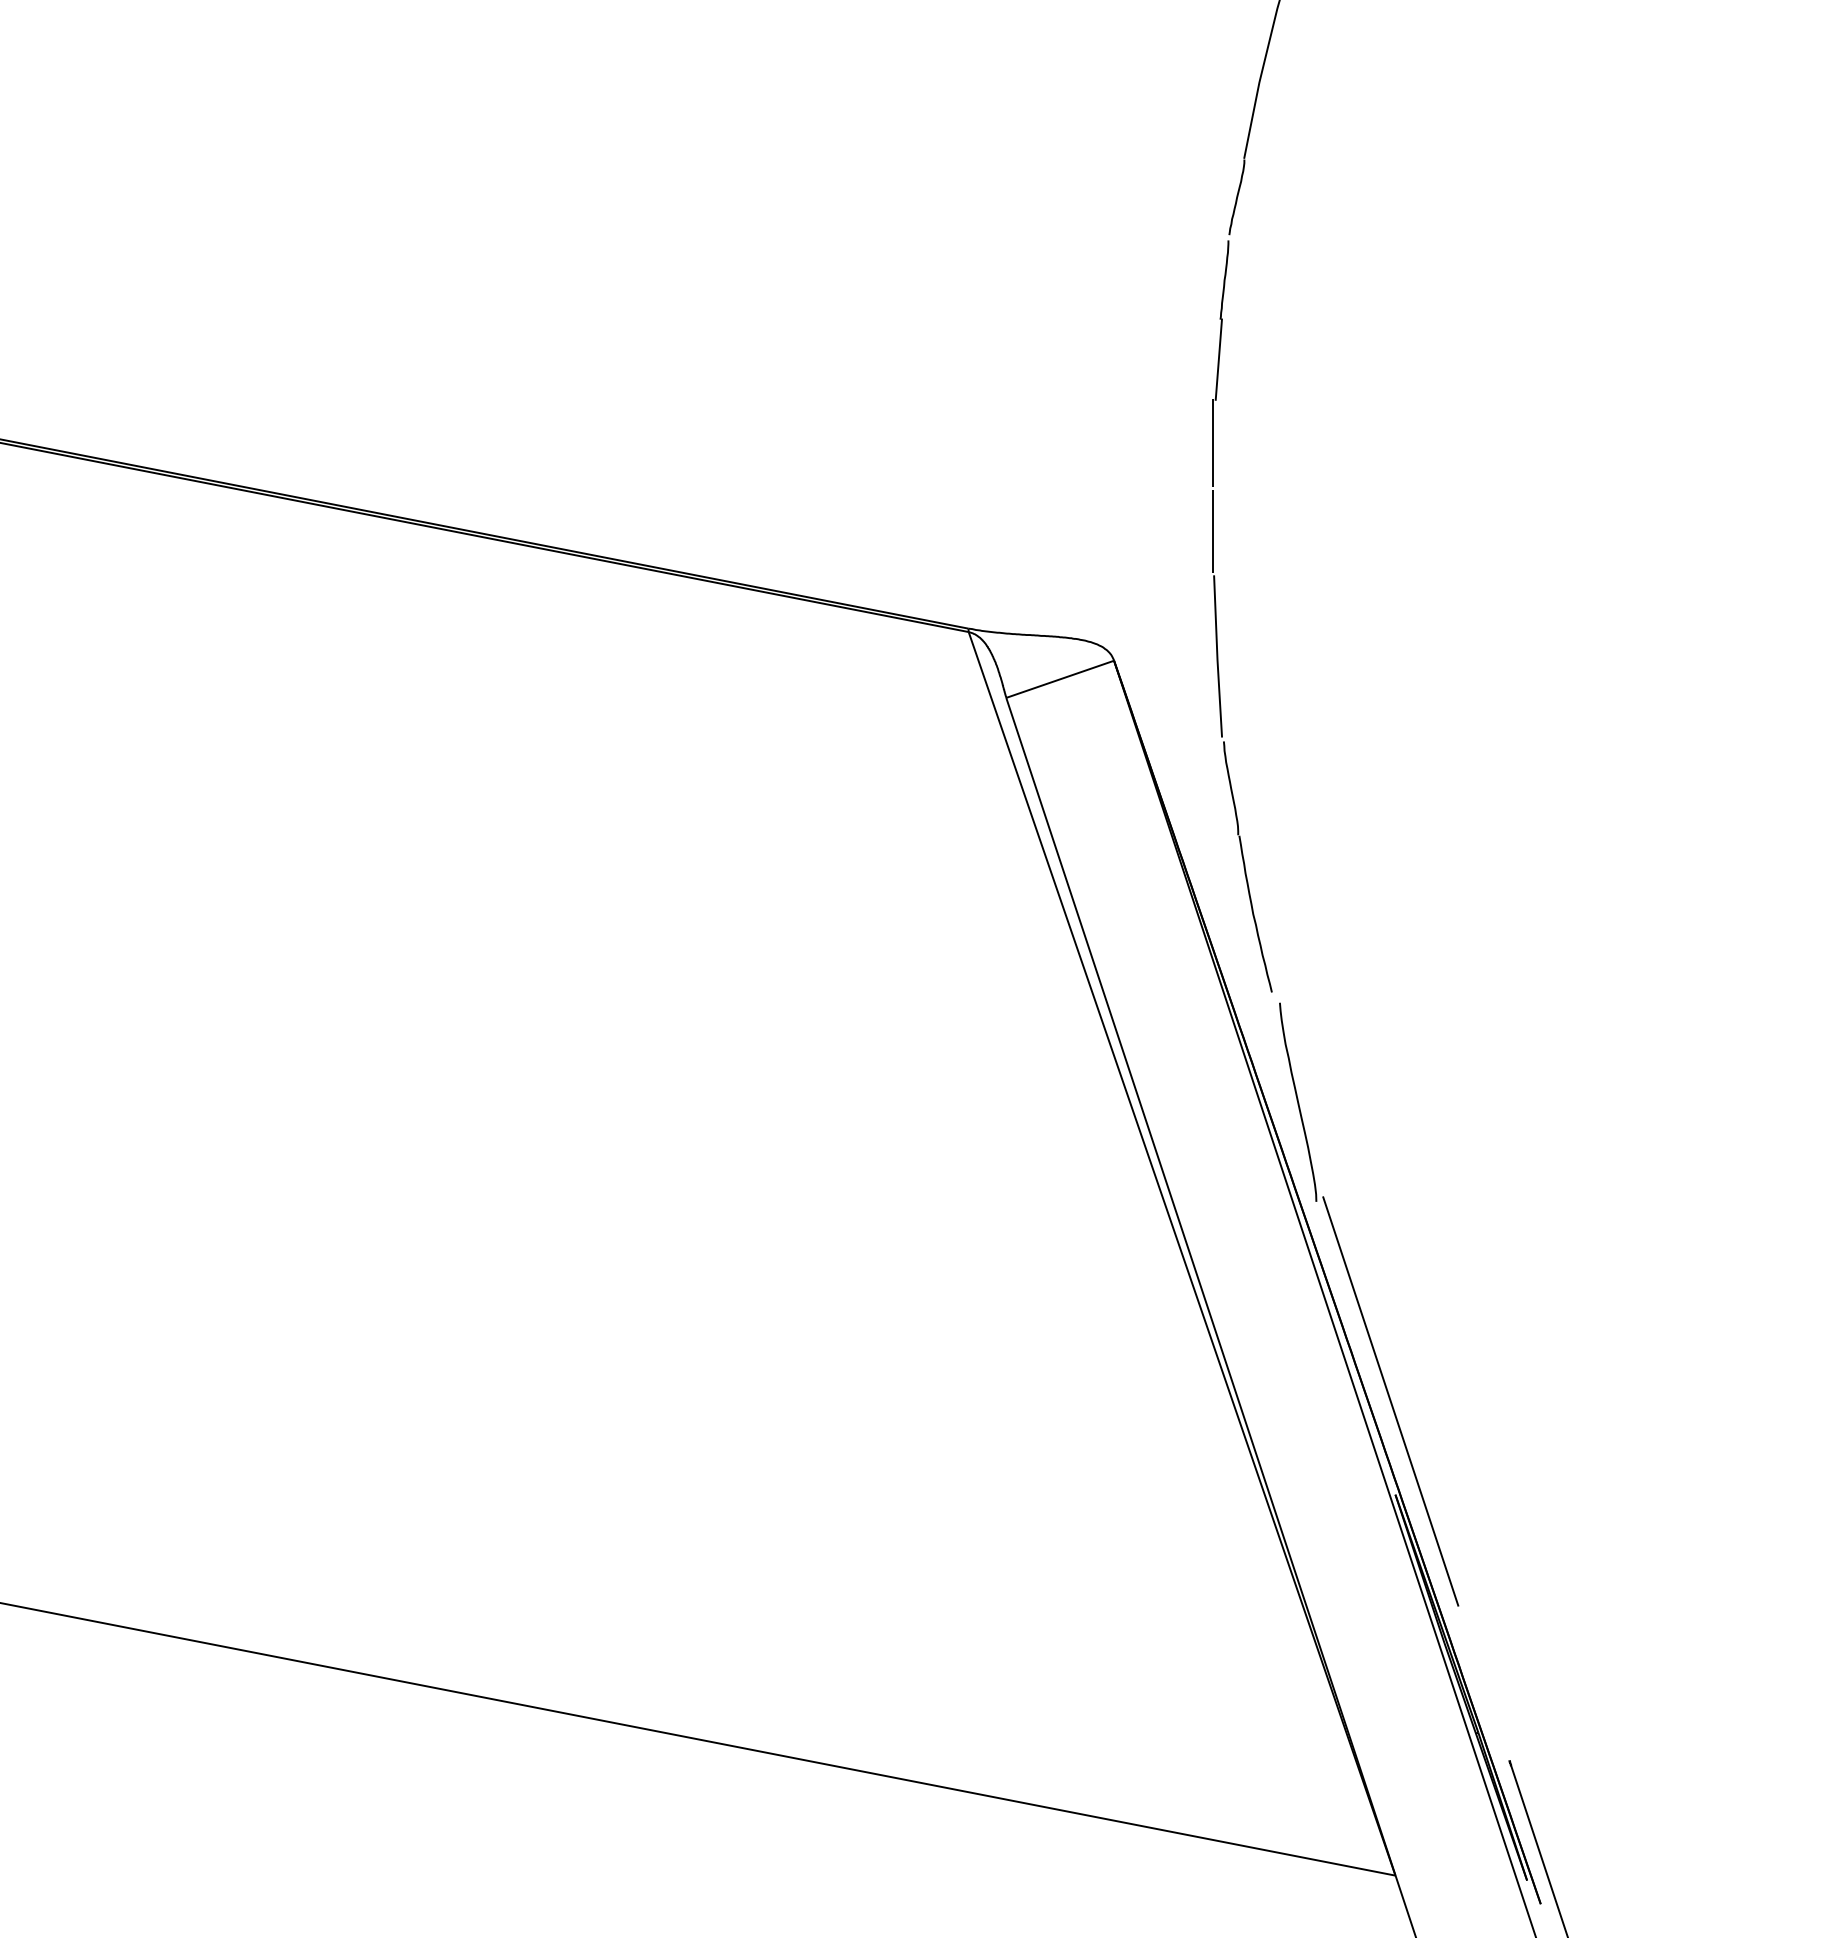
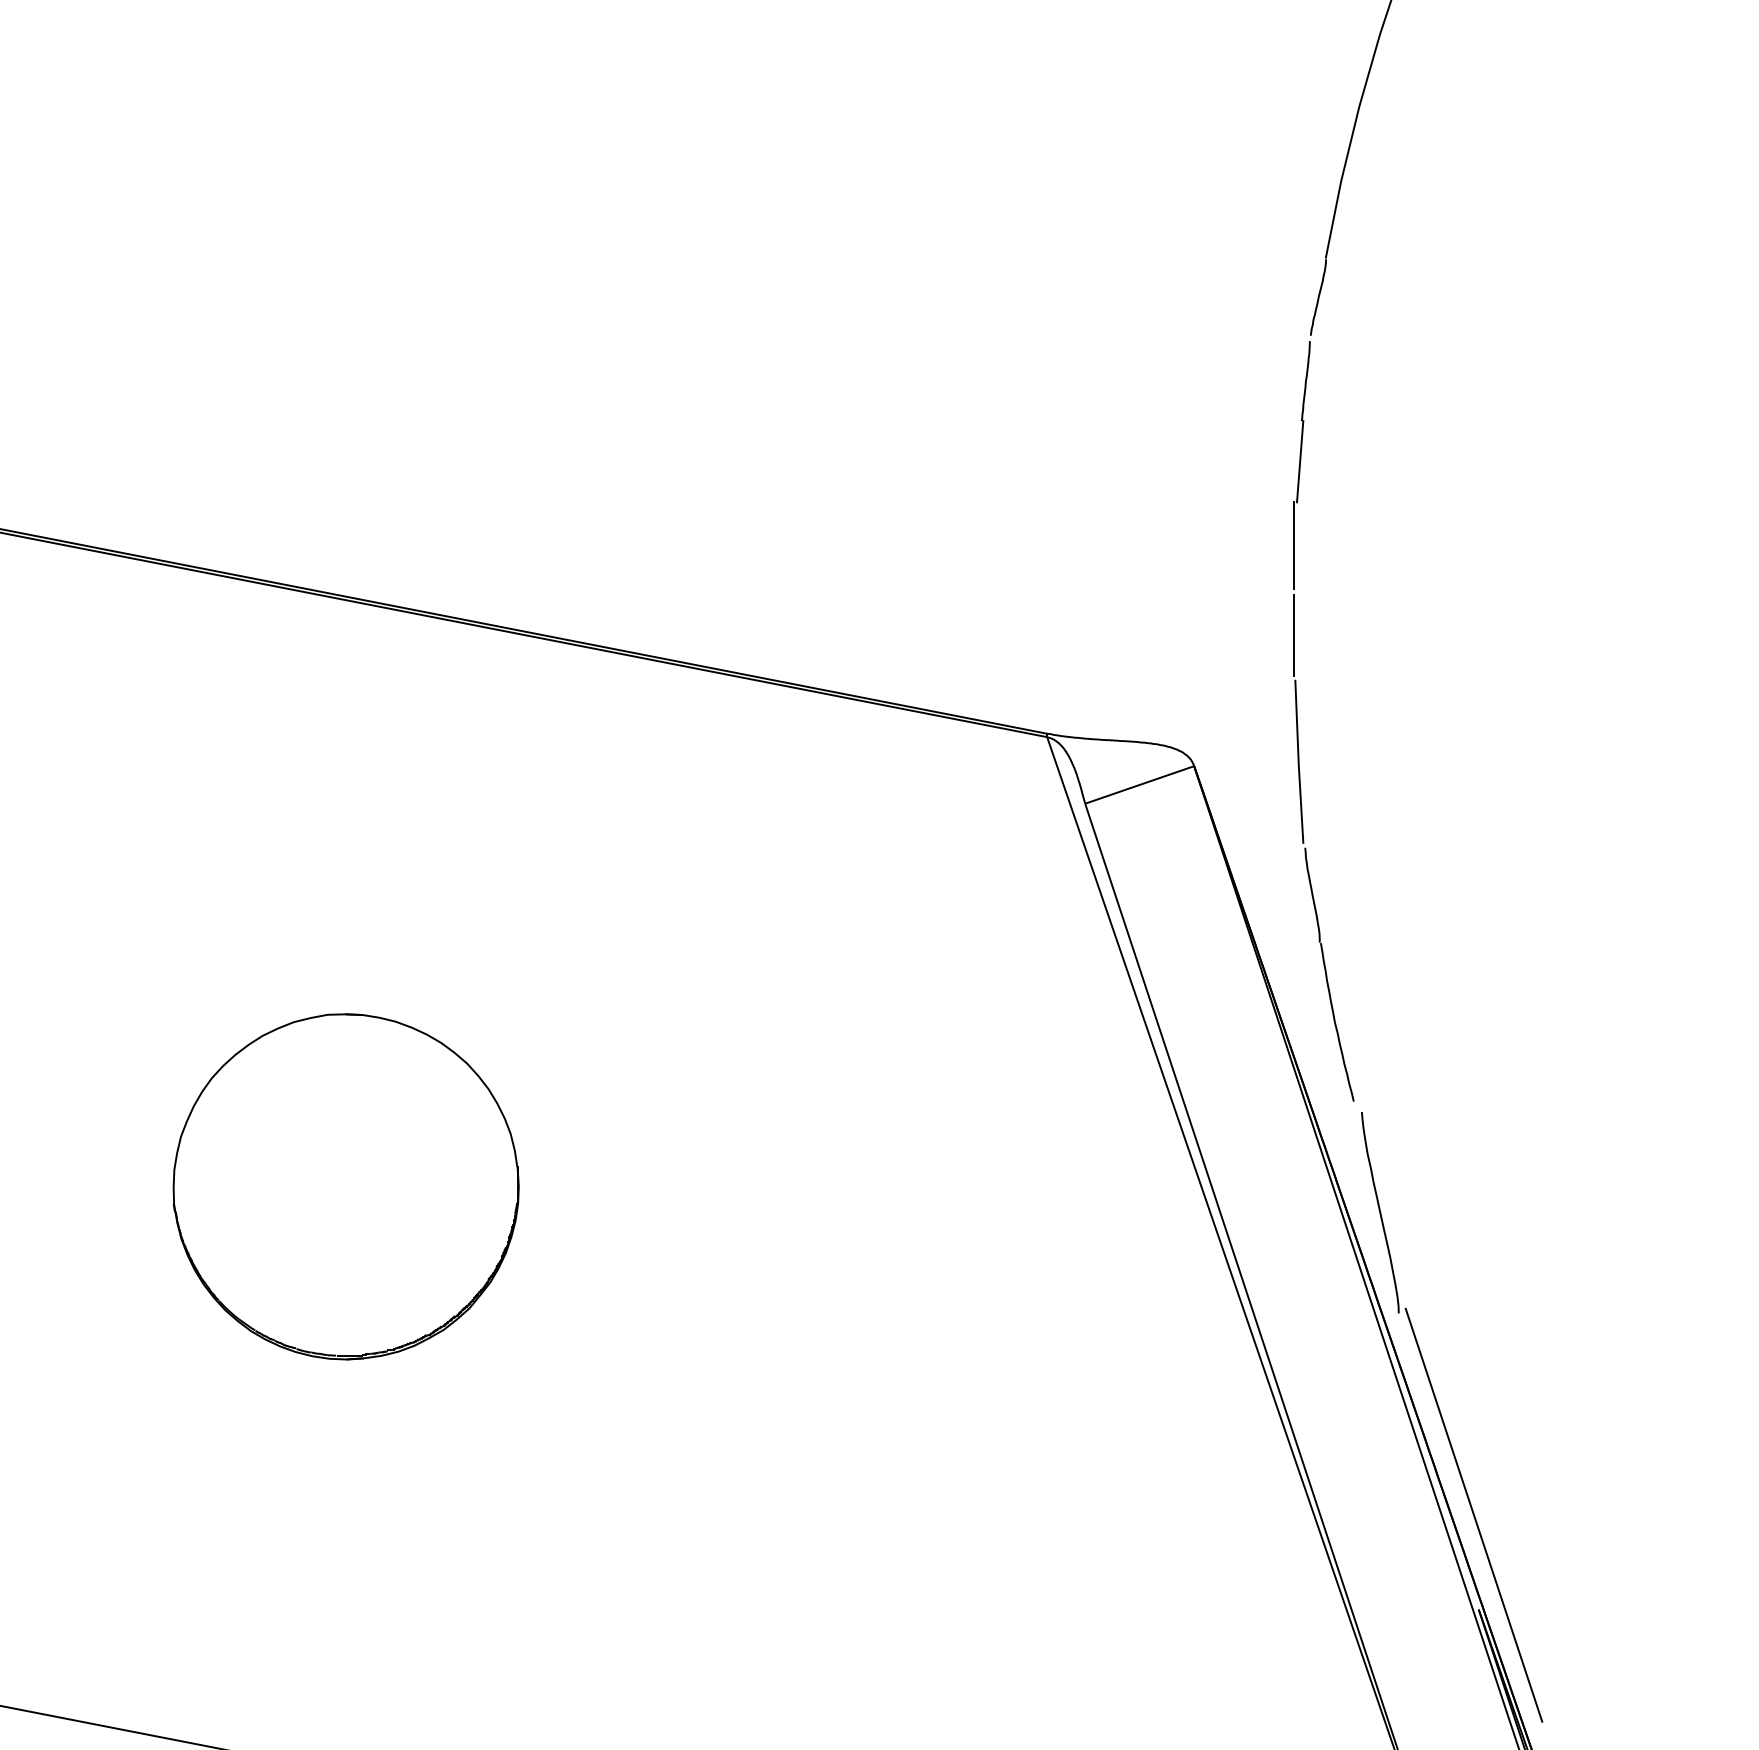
part: (275, 1076) -> (346, 1186), added

